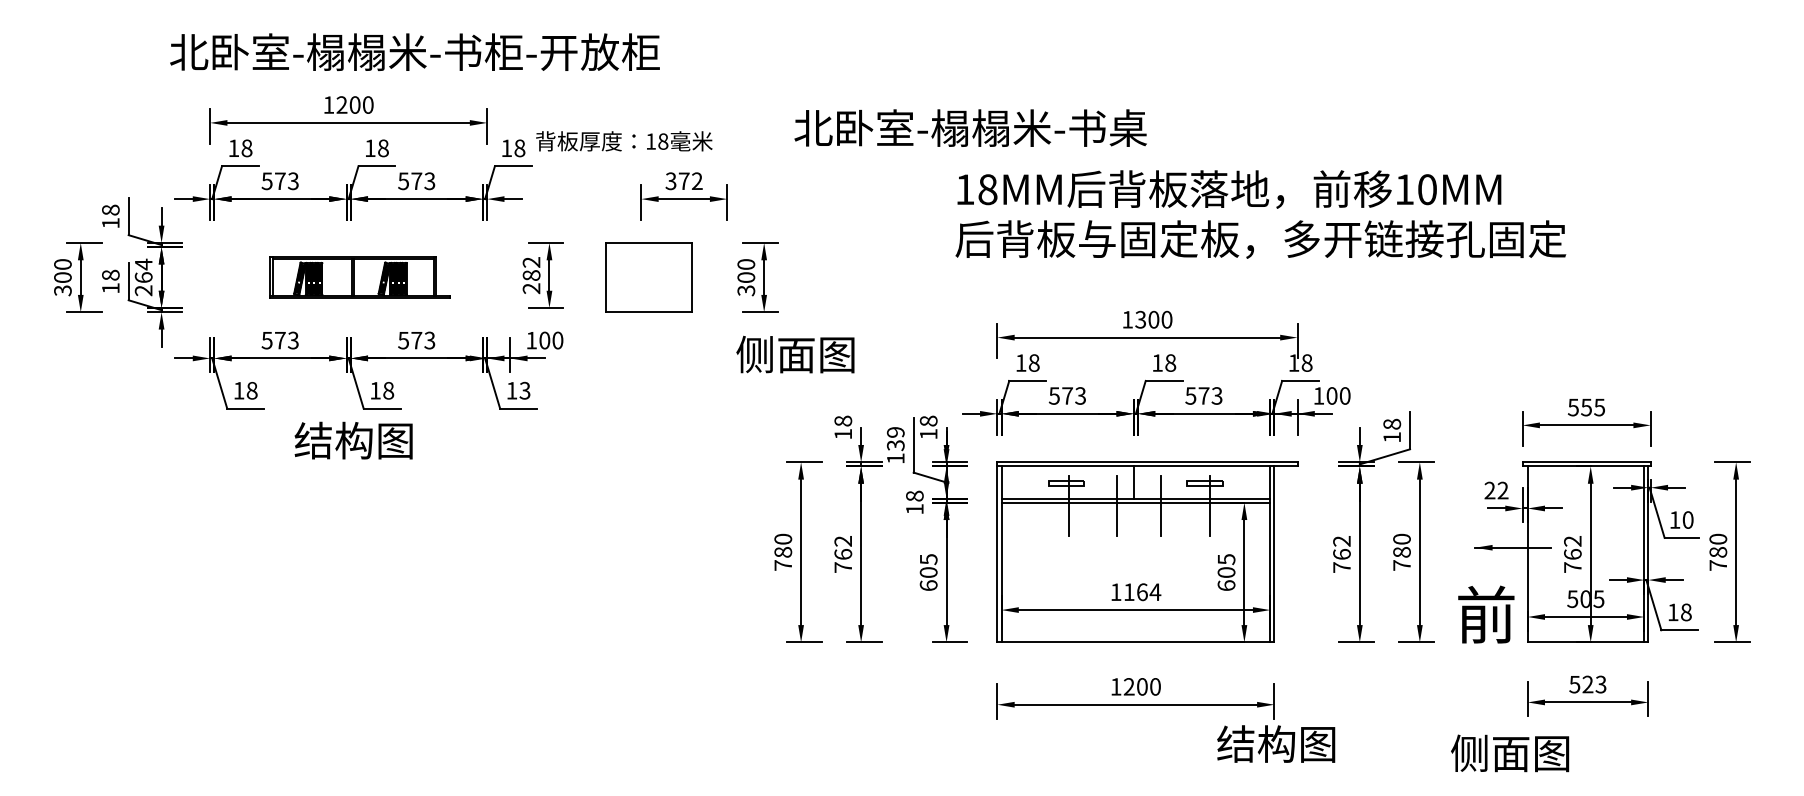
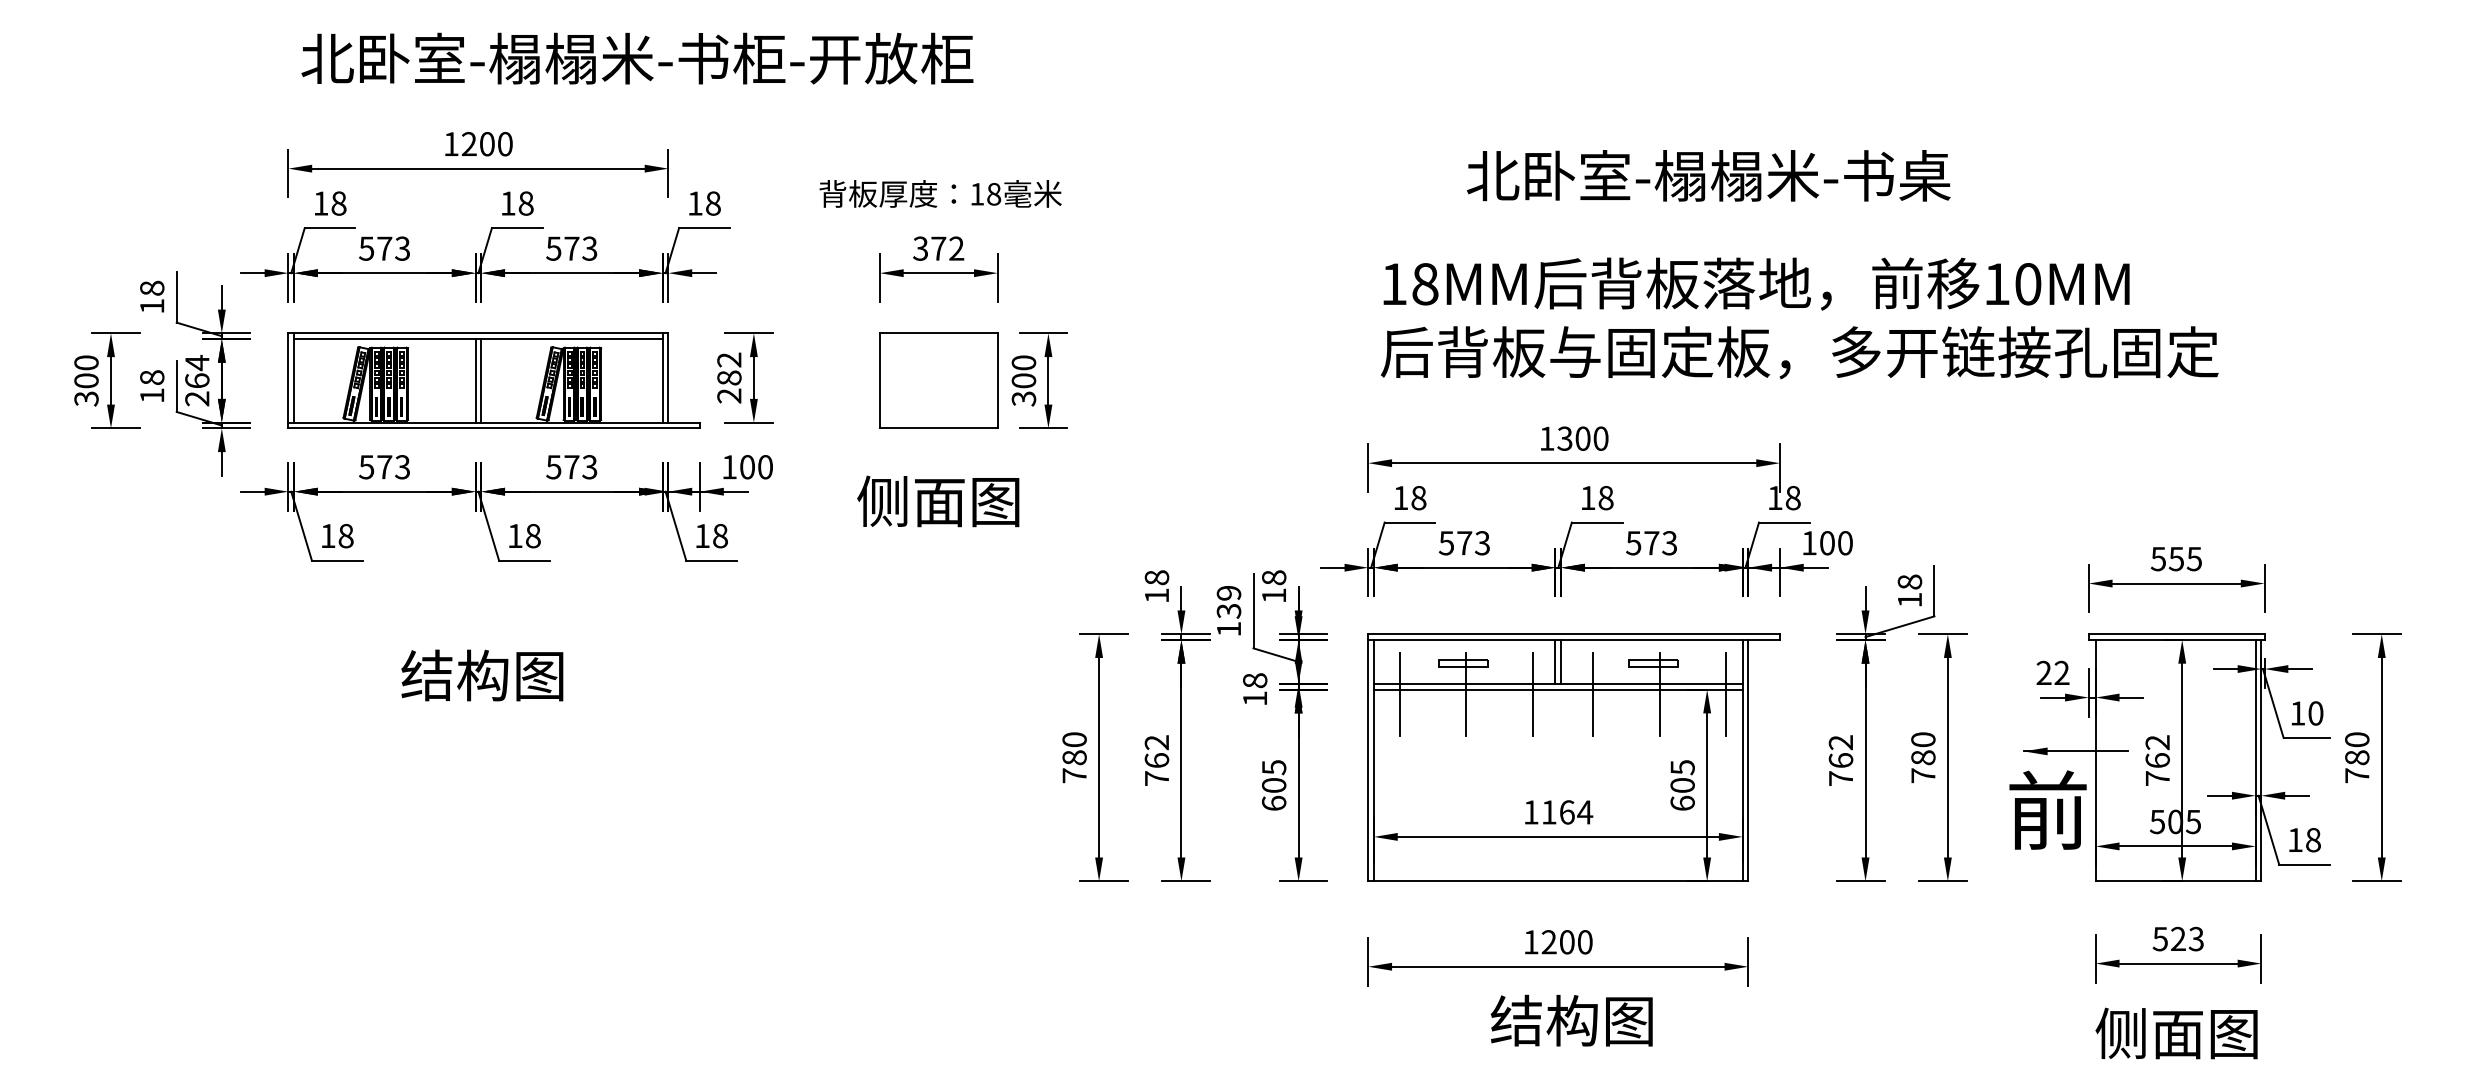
text: (415, 52) -> (637, 58), moved
text: (970, 127) -> (1708, 175), moved
text: (624, 141) -> (940, 193), moved
text: (1260, 214) -> (1799, 318), moved
part: (359, 277) -> (493, 380), size x1.67
part: (648, 277) -> (938, 380), moved
text: (795, 354) -> (938, 501), moved
text: (524, 390) -> (719, 535), 13 -> 18
text: (353, 440) -> (482, 675), moved
line: (1138, 482) -> (1561, 661), added
line: (1020, 506) -> (1399, 694), added
line: (1258, 506) -> (1726, 694), added
text: (1485, 614) -> (2047, 809), moved
text: (1275, 743) -> (1571, 1020), moved
text: (1509, 753) -> (2176, 1033), moved

